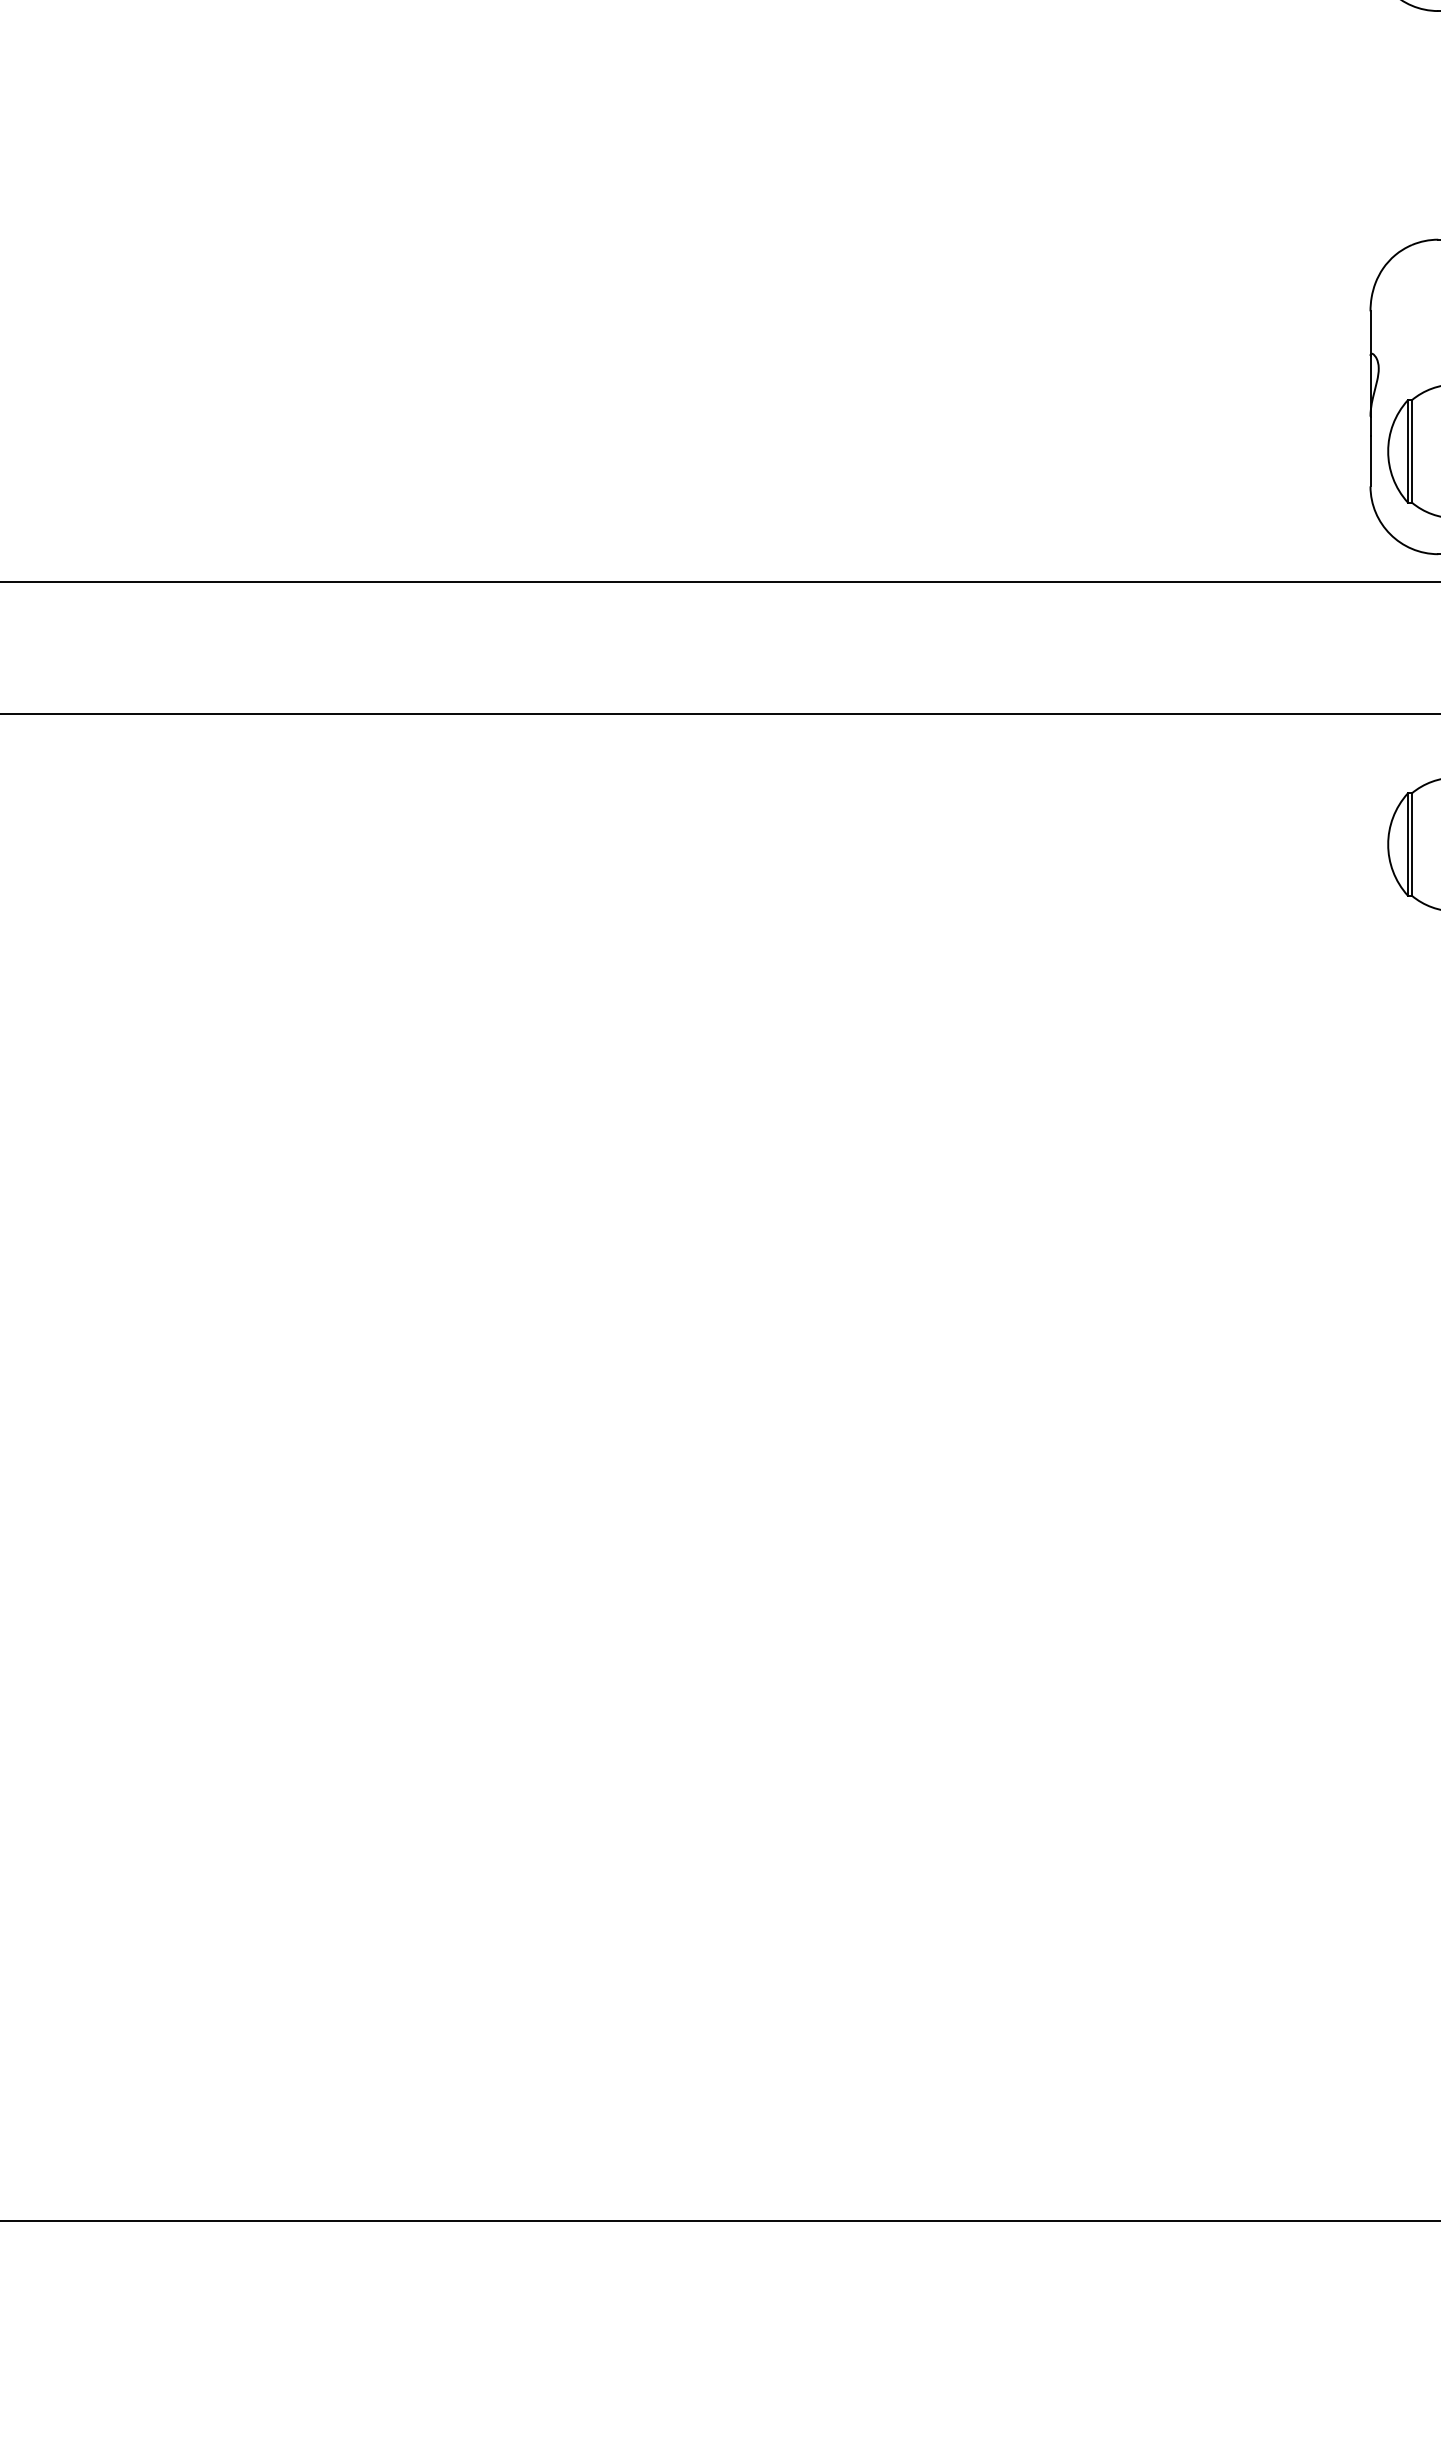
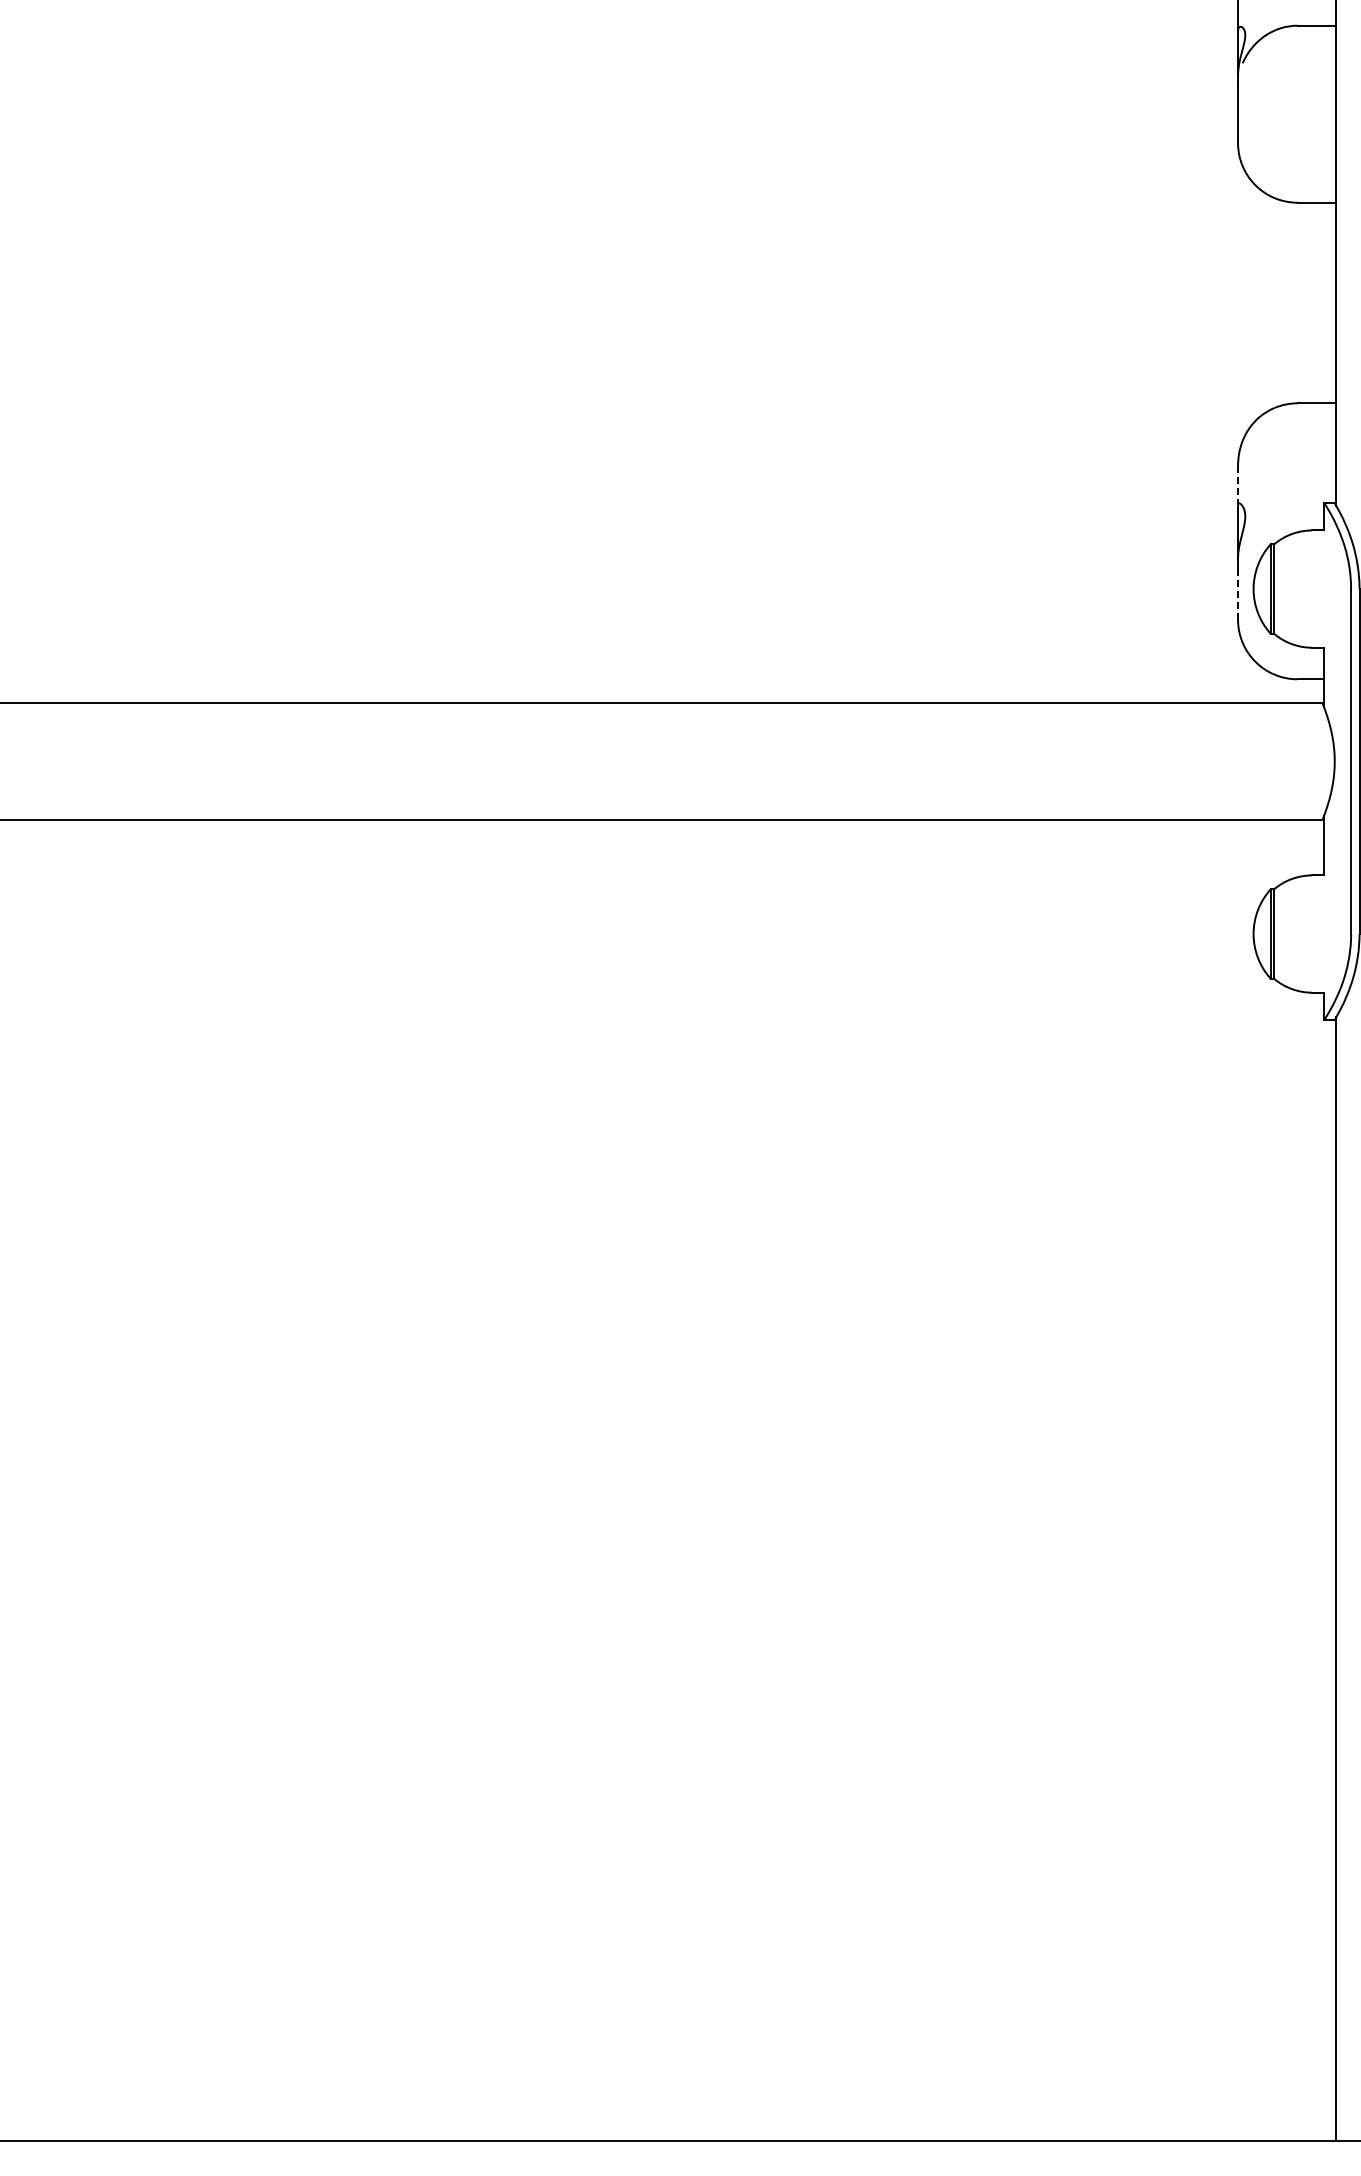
line: (1371, 333) -> (1238, 485), solid -> dashed
line: (1371, 460) -> (1238, 597), solid -> dashed

